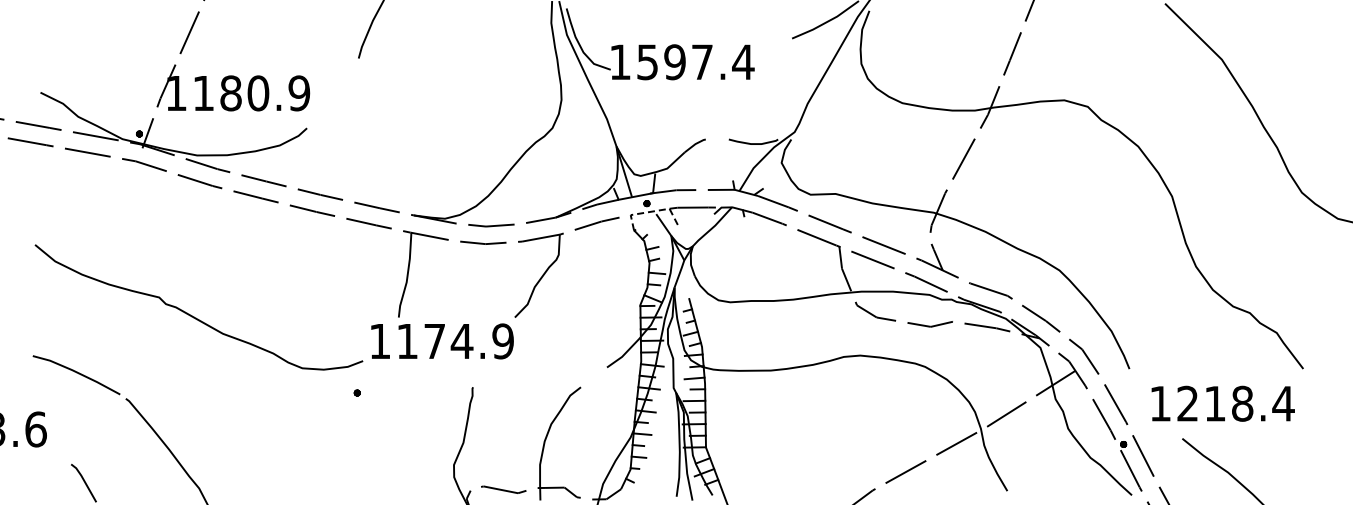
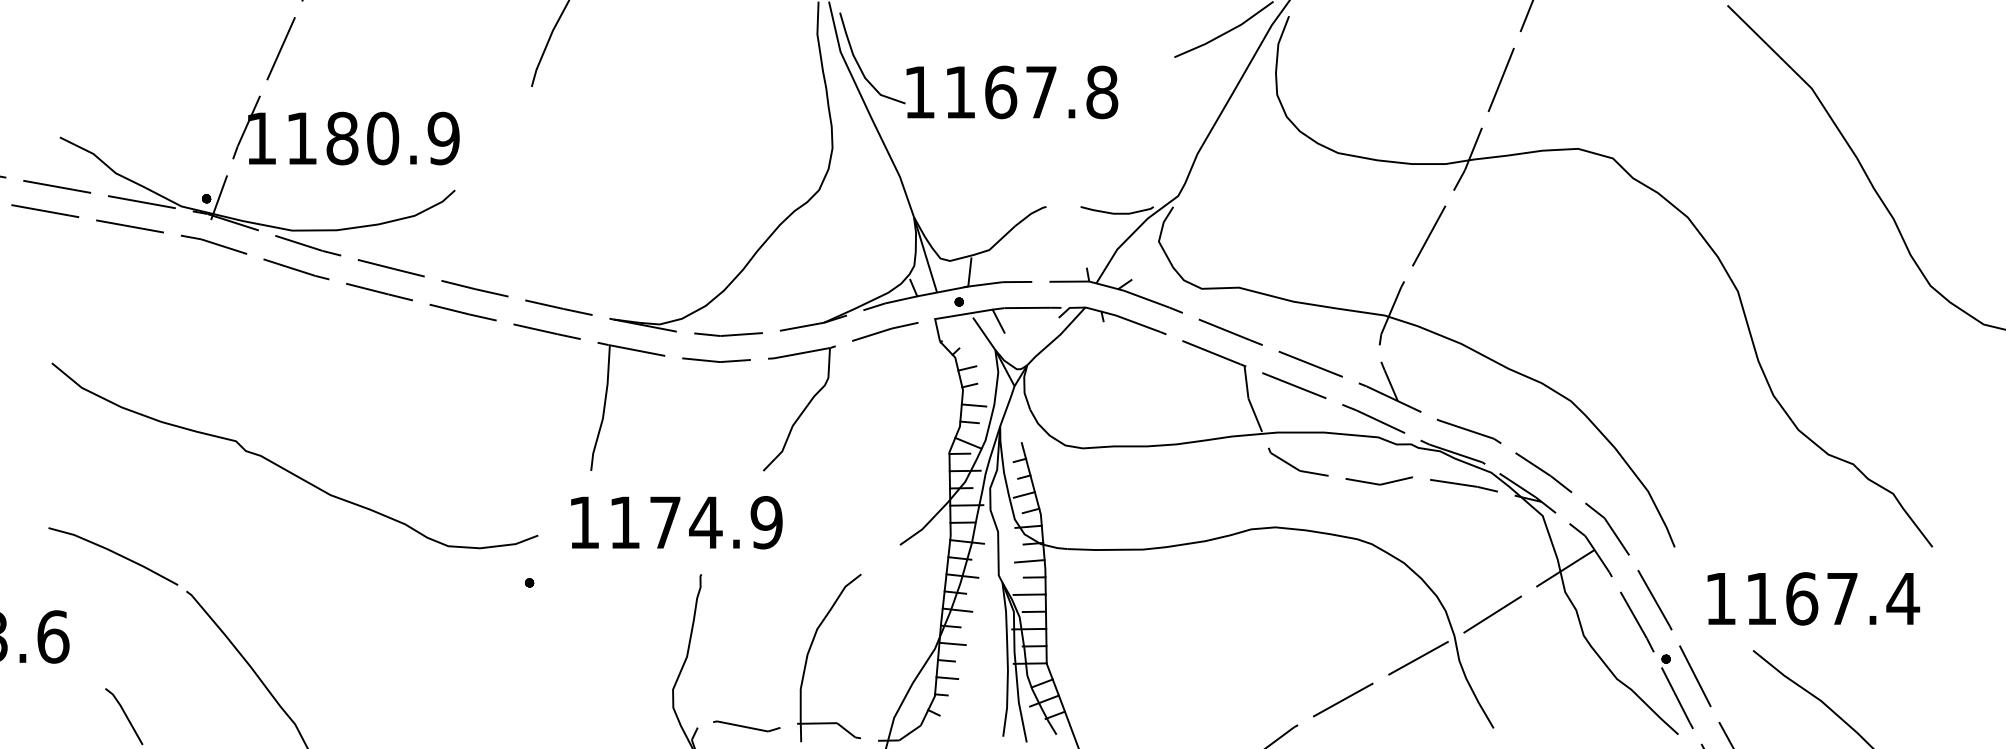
text: (695, 62) -> (1031, 92), 1597.4 -> 1167.8
line: (652, 211) -> (967, 313), dashed -> solid
text: (442, 341) -> (676, 522), moved
text: (1215, 403) -> (1802, 598), 1218.4 -> 1167.4

